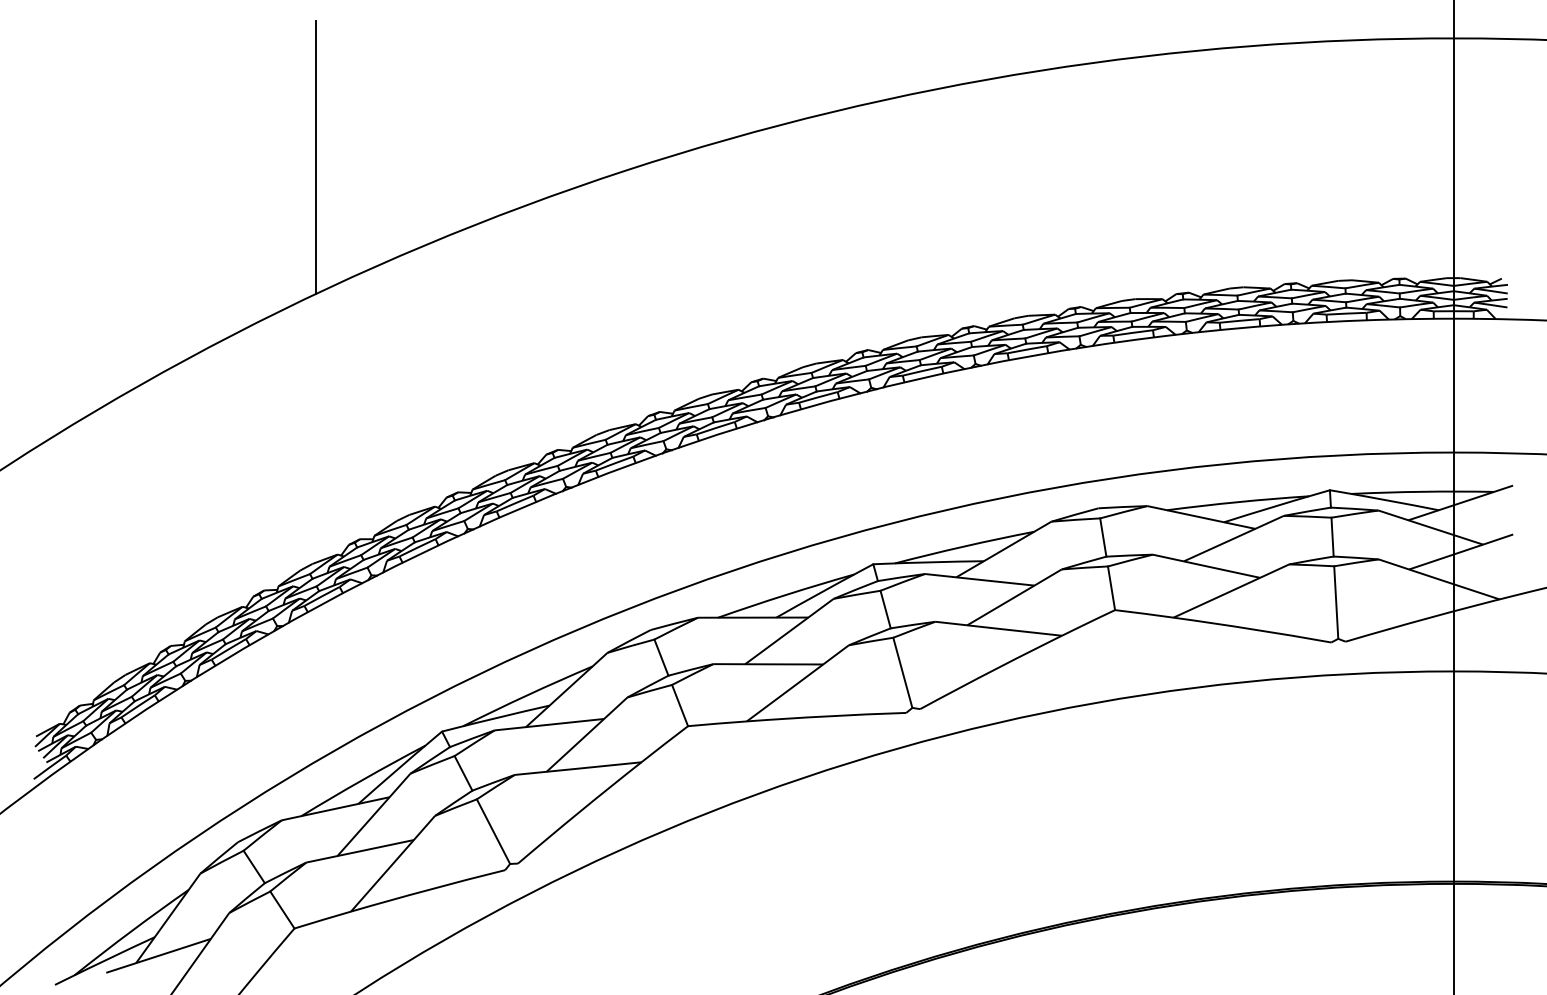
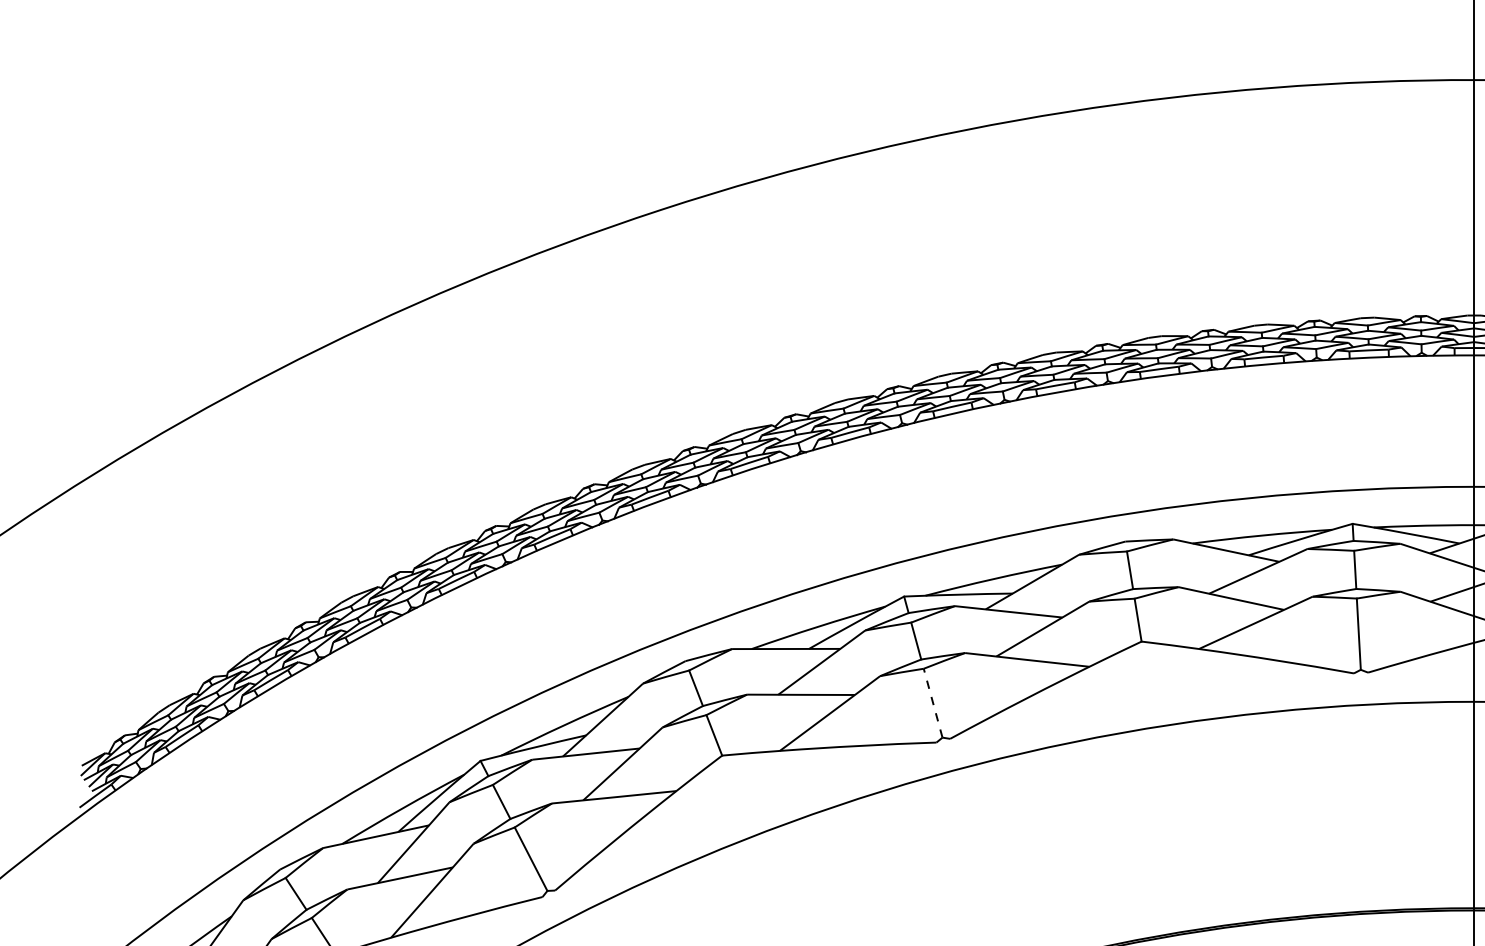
line: (316, 157) -> (357, 197), removed
line: (902, 672) -> (932, 702), solid -> dashed

